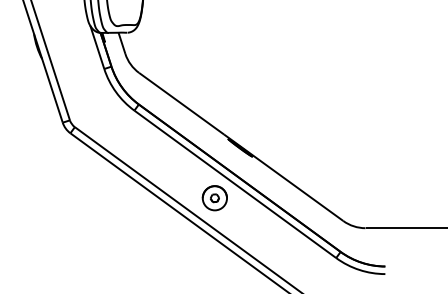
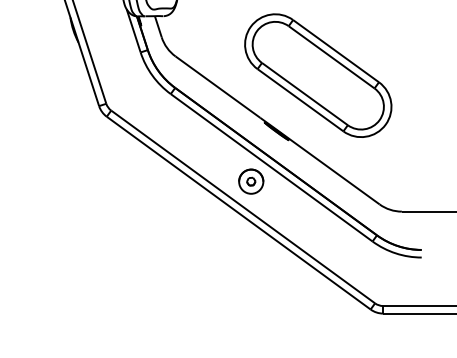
part: (282, 92) -> (318, 75), added

